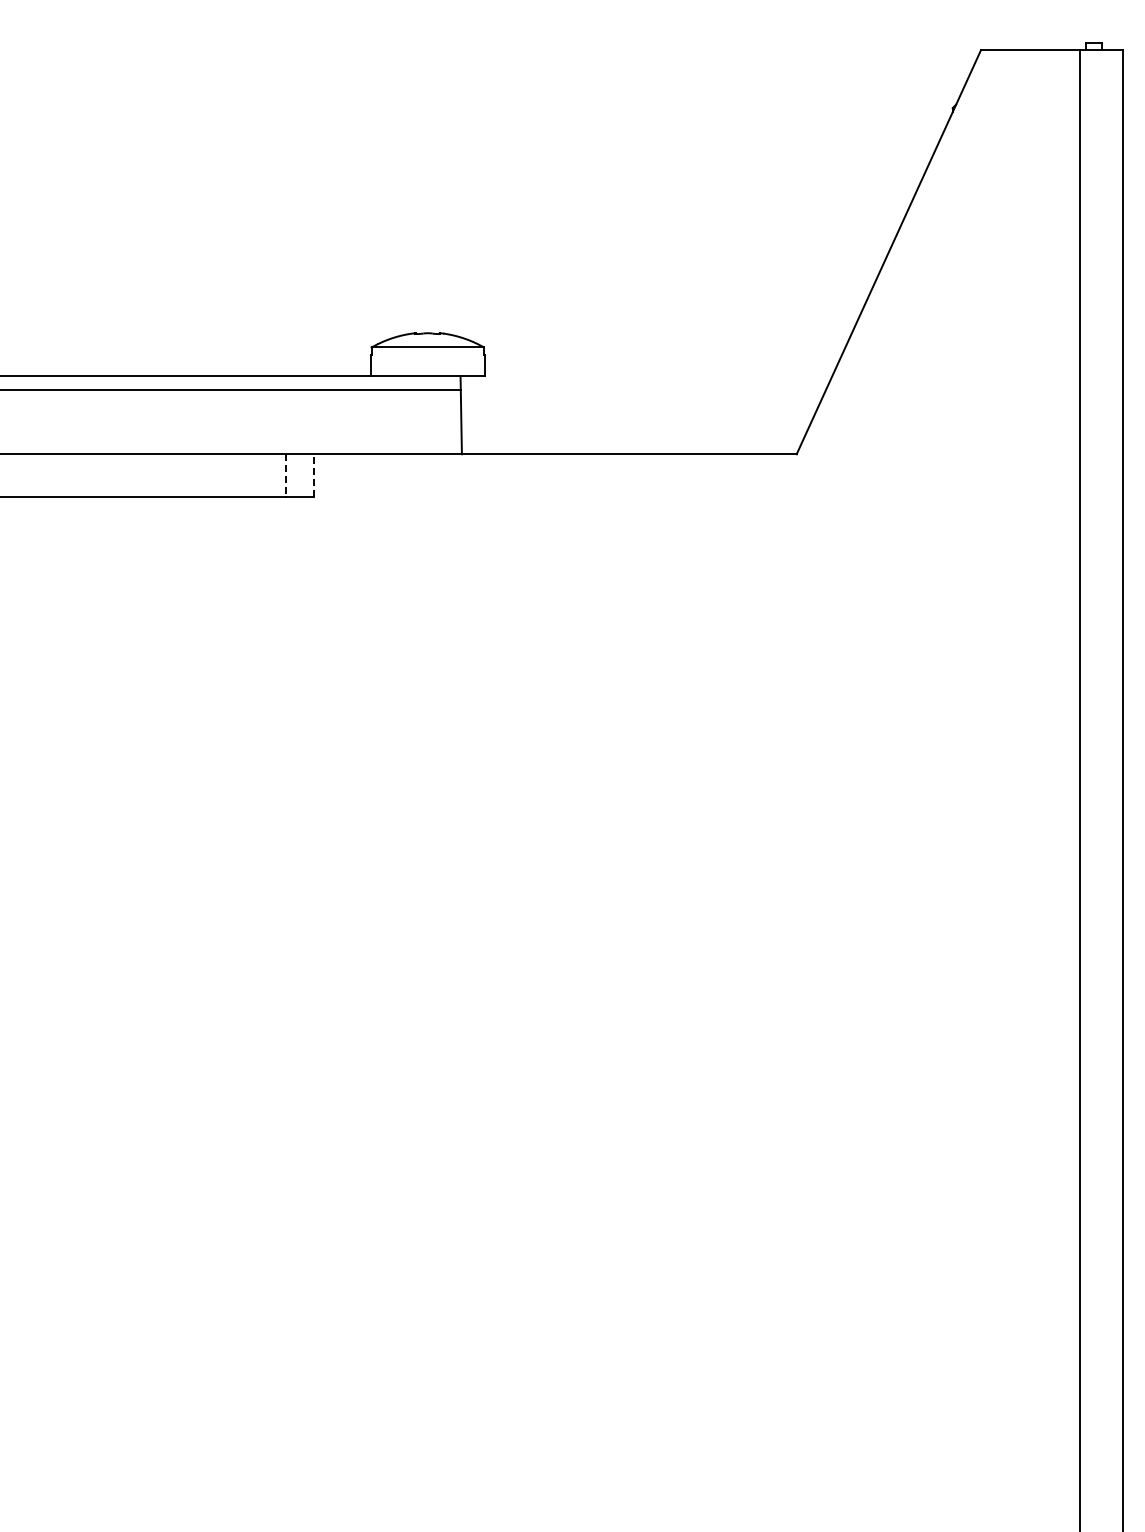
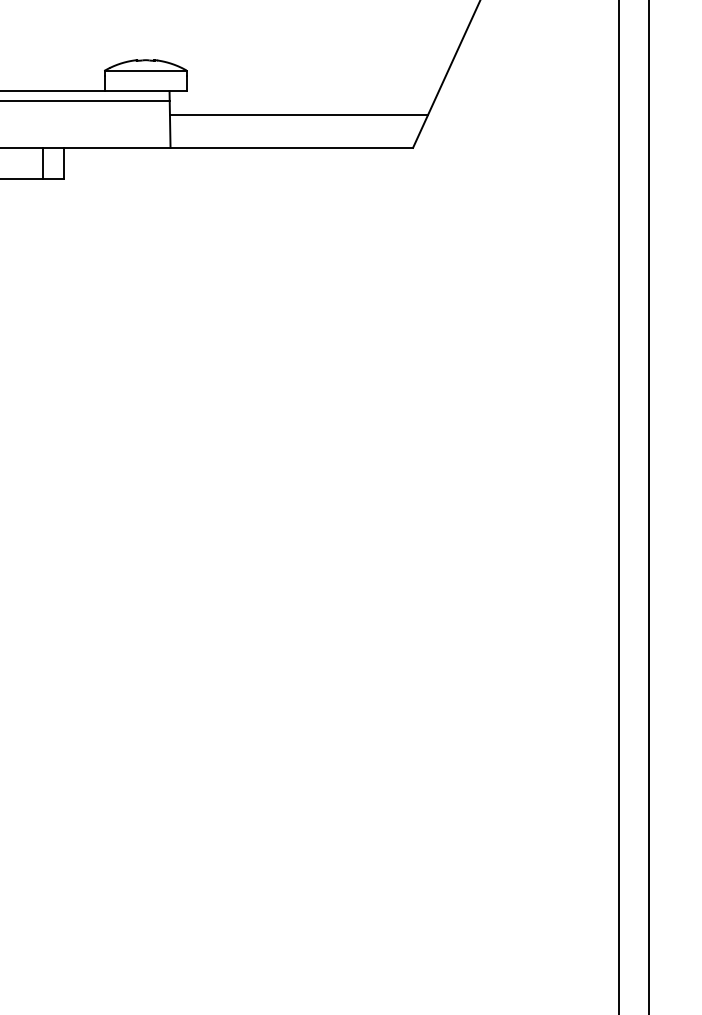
line: (639, 408) -> (299, 114), added
line: (314, 475) -> (63, 163), dashed -> solid
line: (286, 476) -> (43, 163), dashed -> solid

